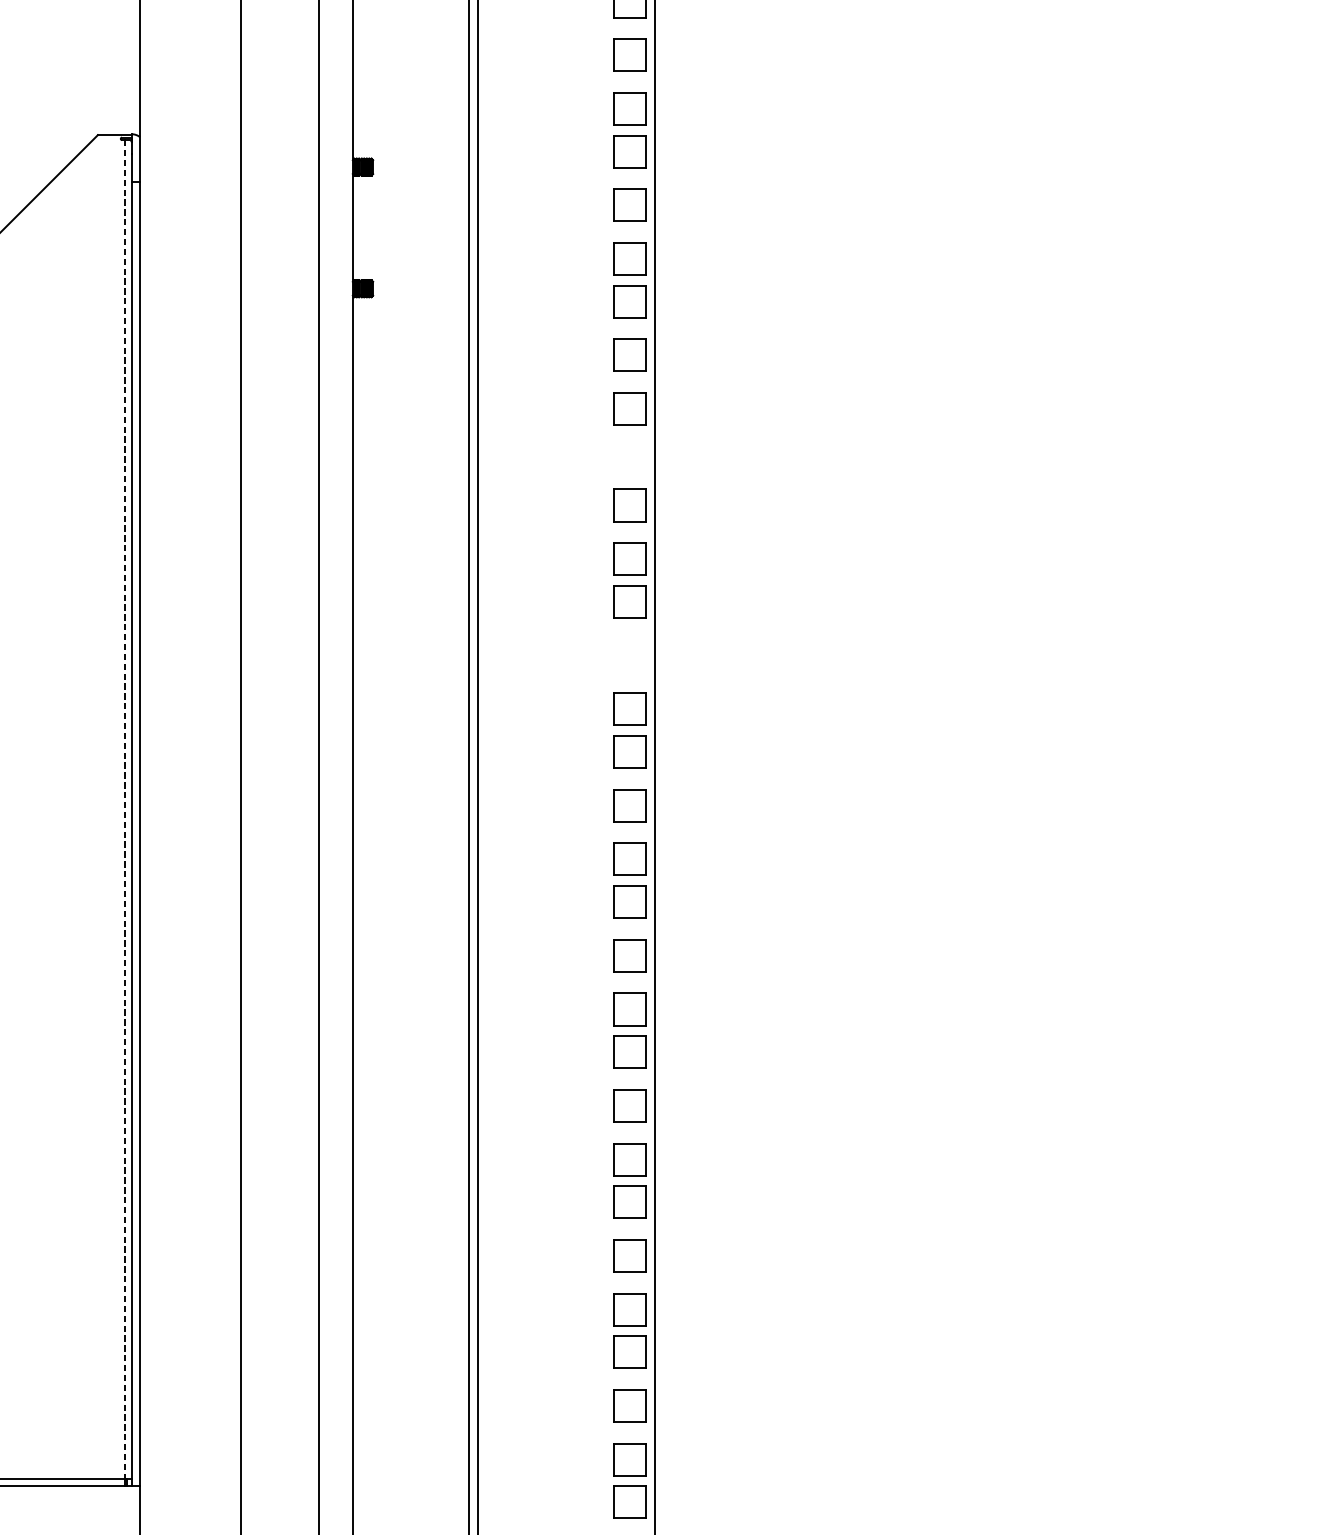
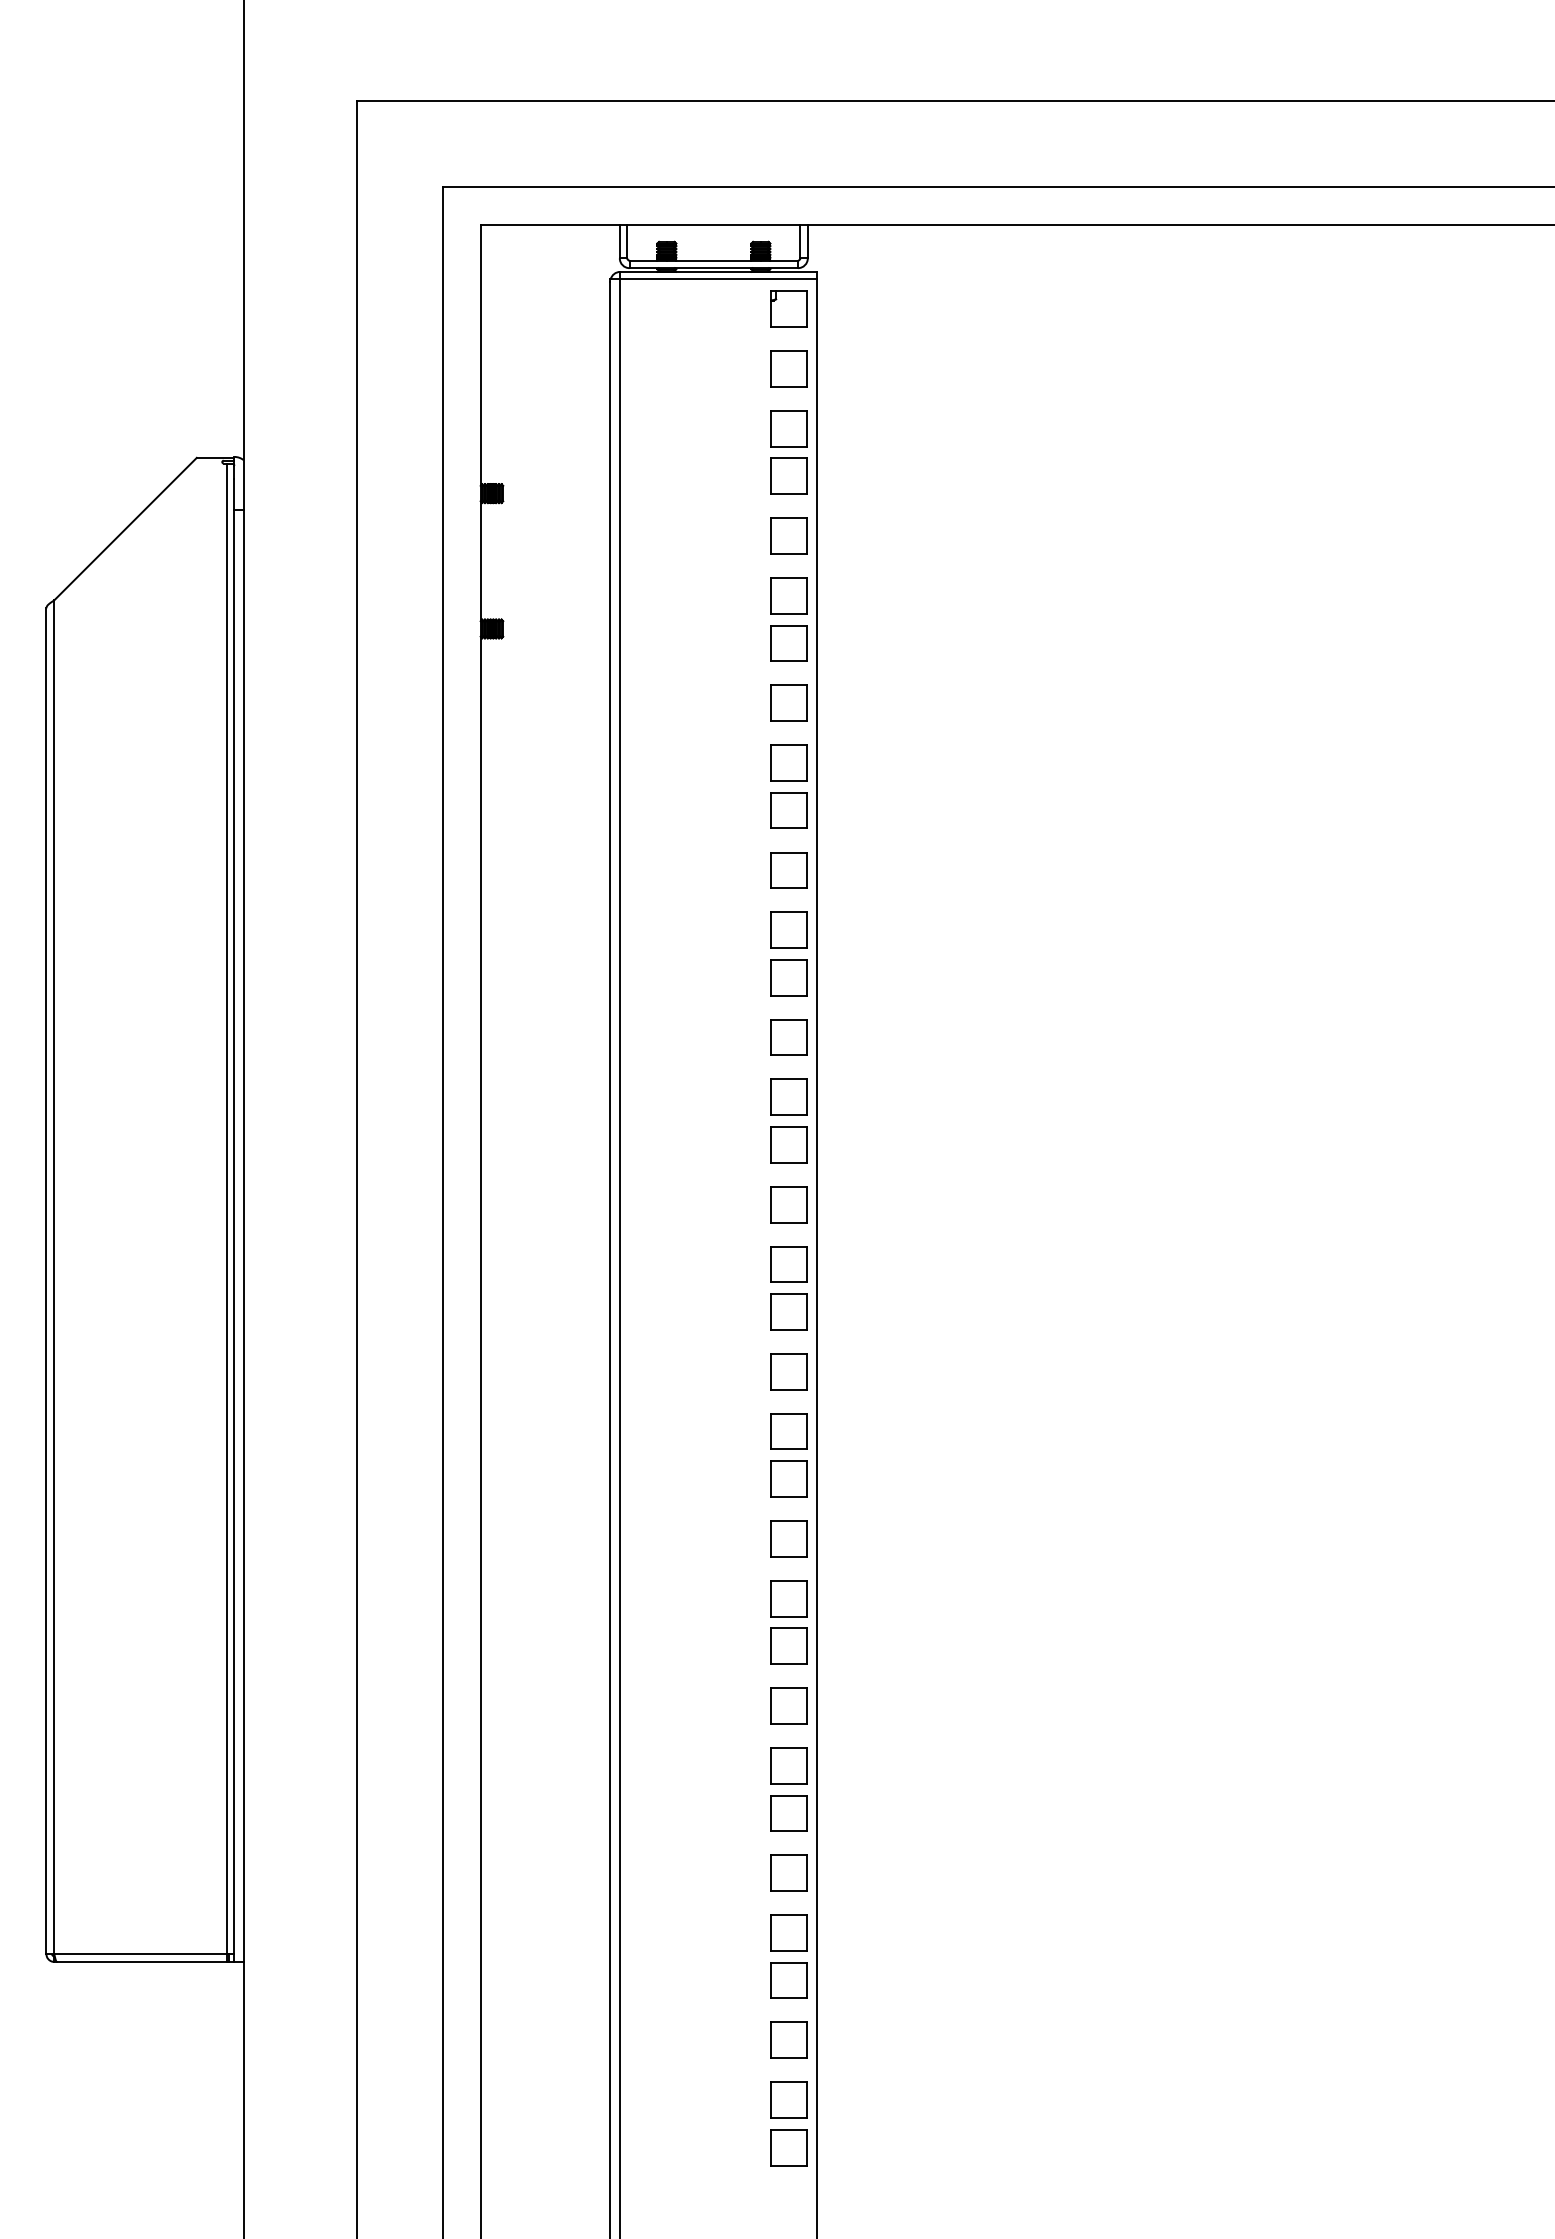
part: (629, 451) -> (788, 810), added
part: (629, 655) -> (788, 1037), added
line: (124, 810) -> (226, 1209), dashed -> solid

